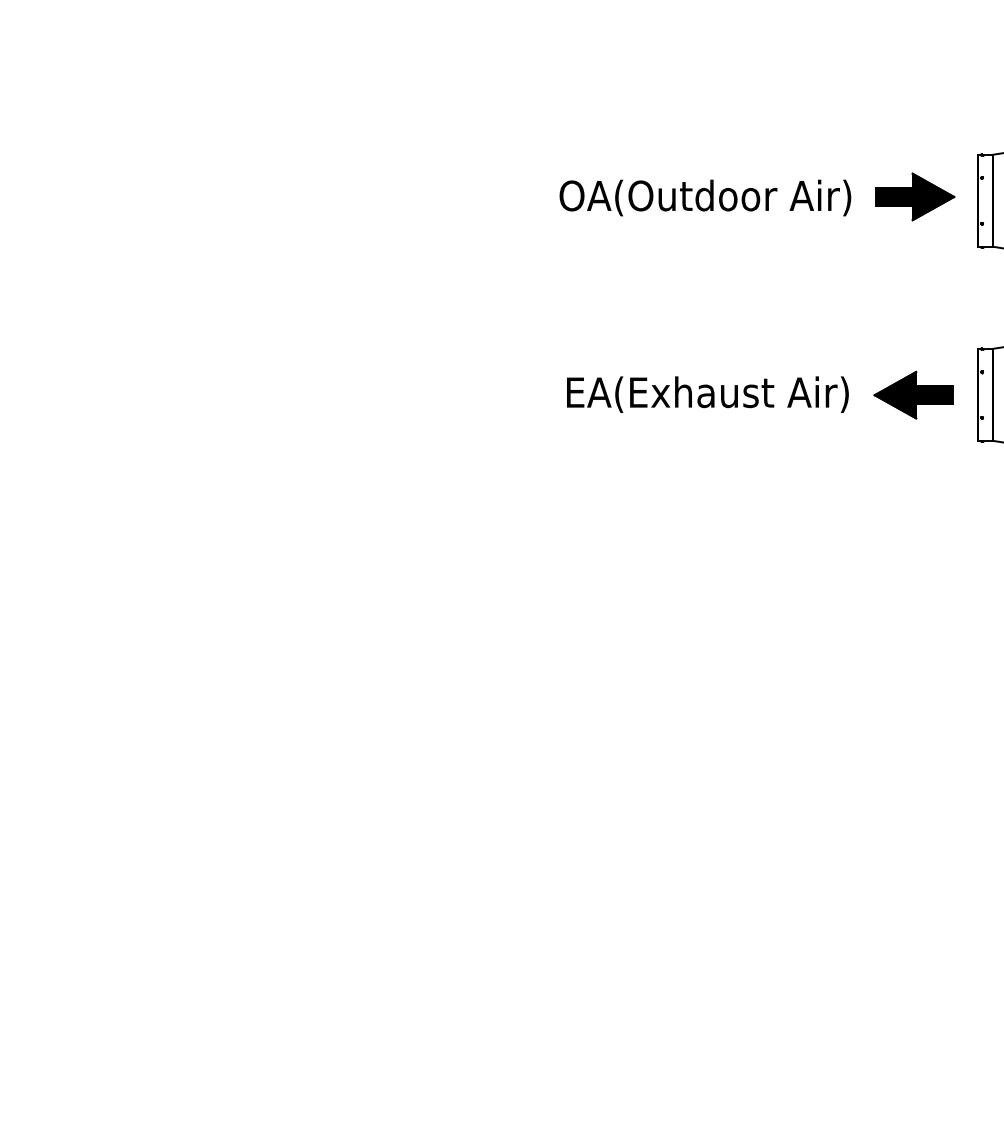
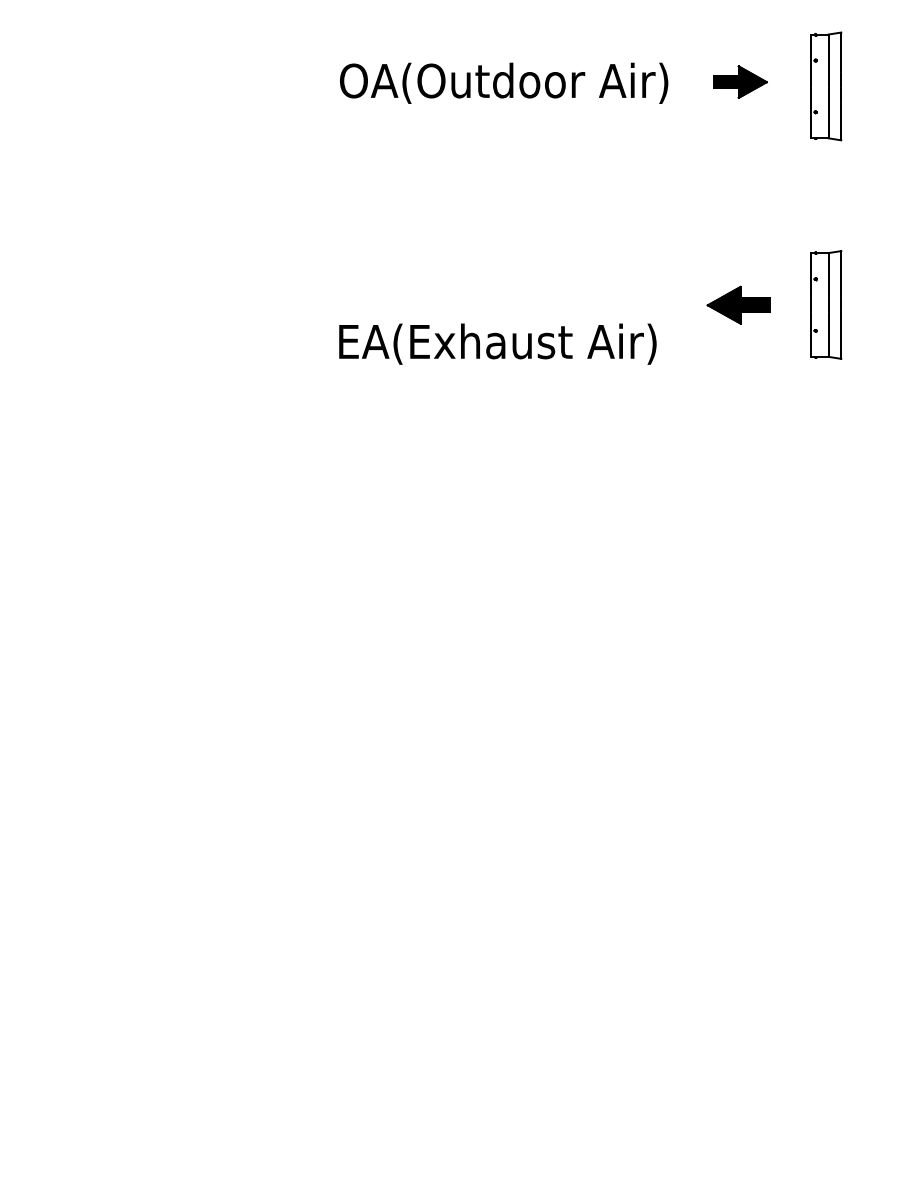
part: (915, 196) -> (740, 81), size x0.6
text: (707, 394) -> (497, 343), moved
part: (913, 394) -> (738, 304), size x0.7

